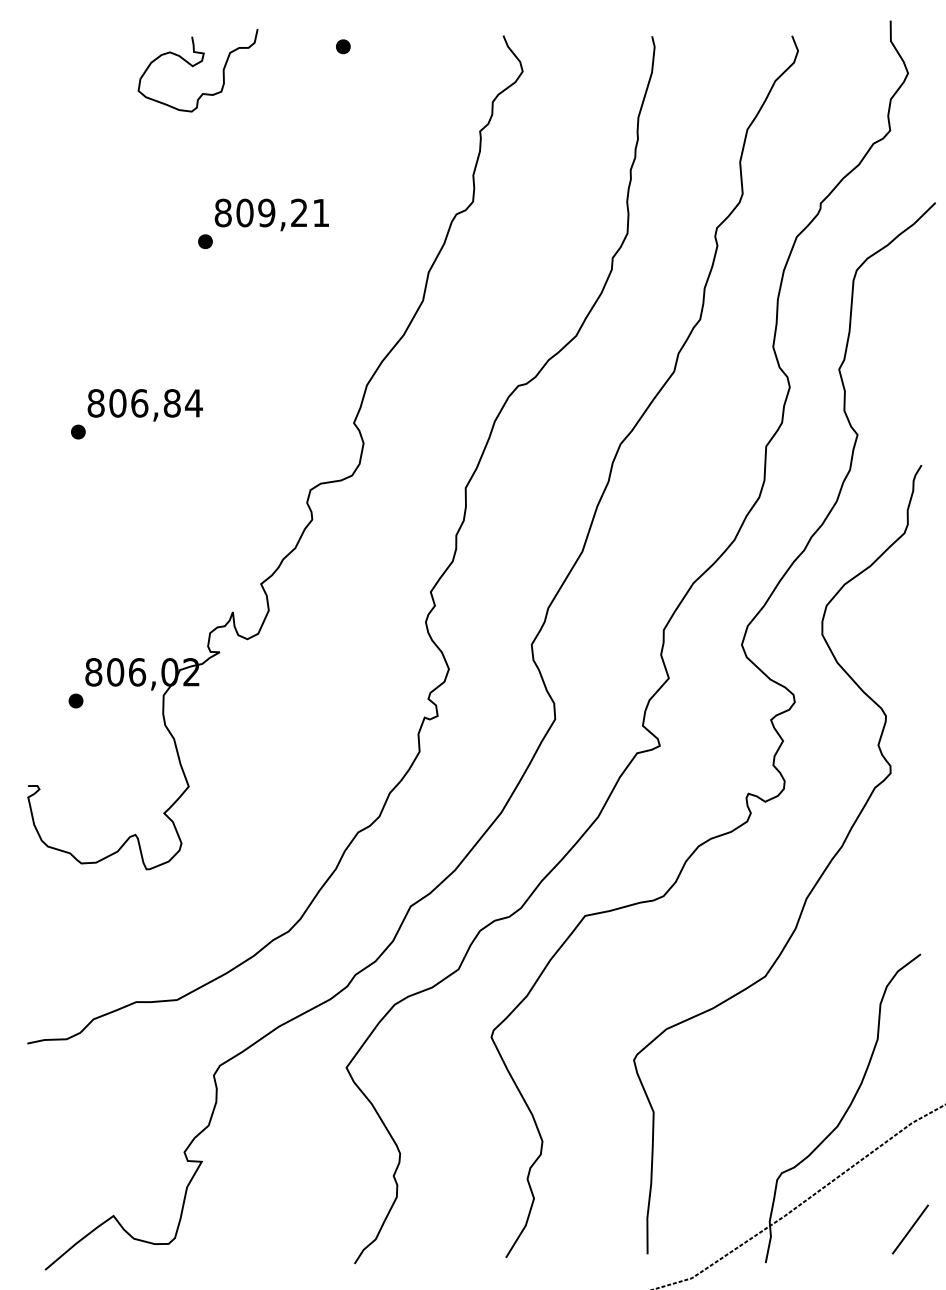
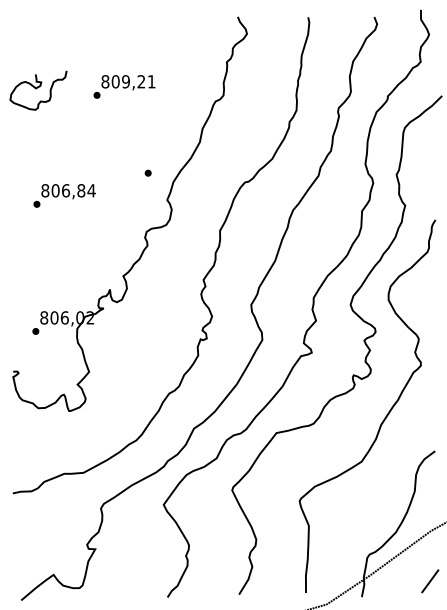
part: (341, 45) -> (147, 172), moved
part: (197, 70) -> (38, 90), moved
text: (263, 222) -> (124, 86), moved

